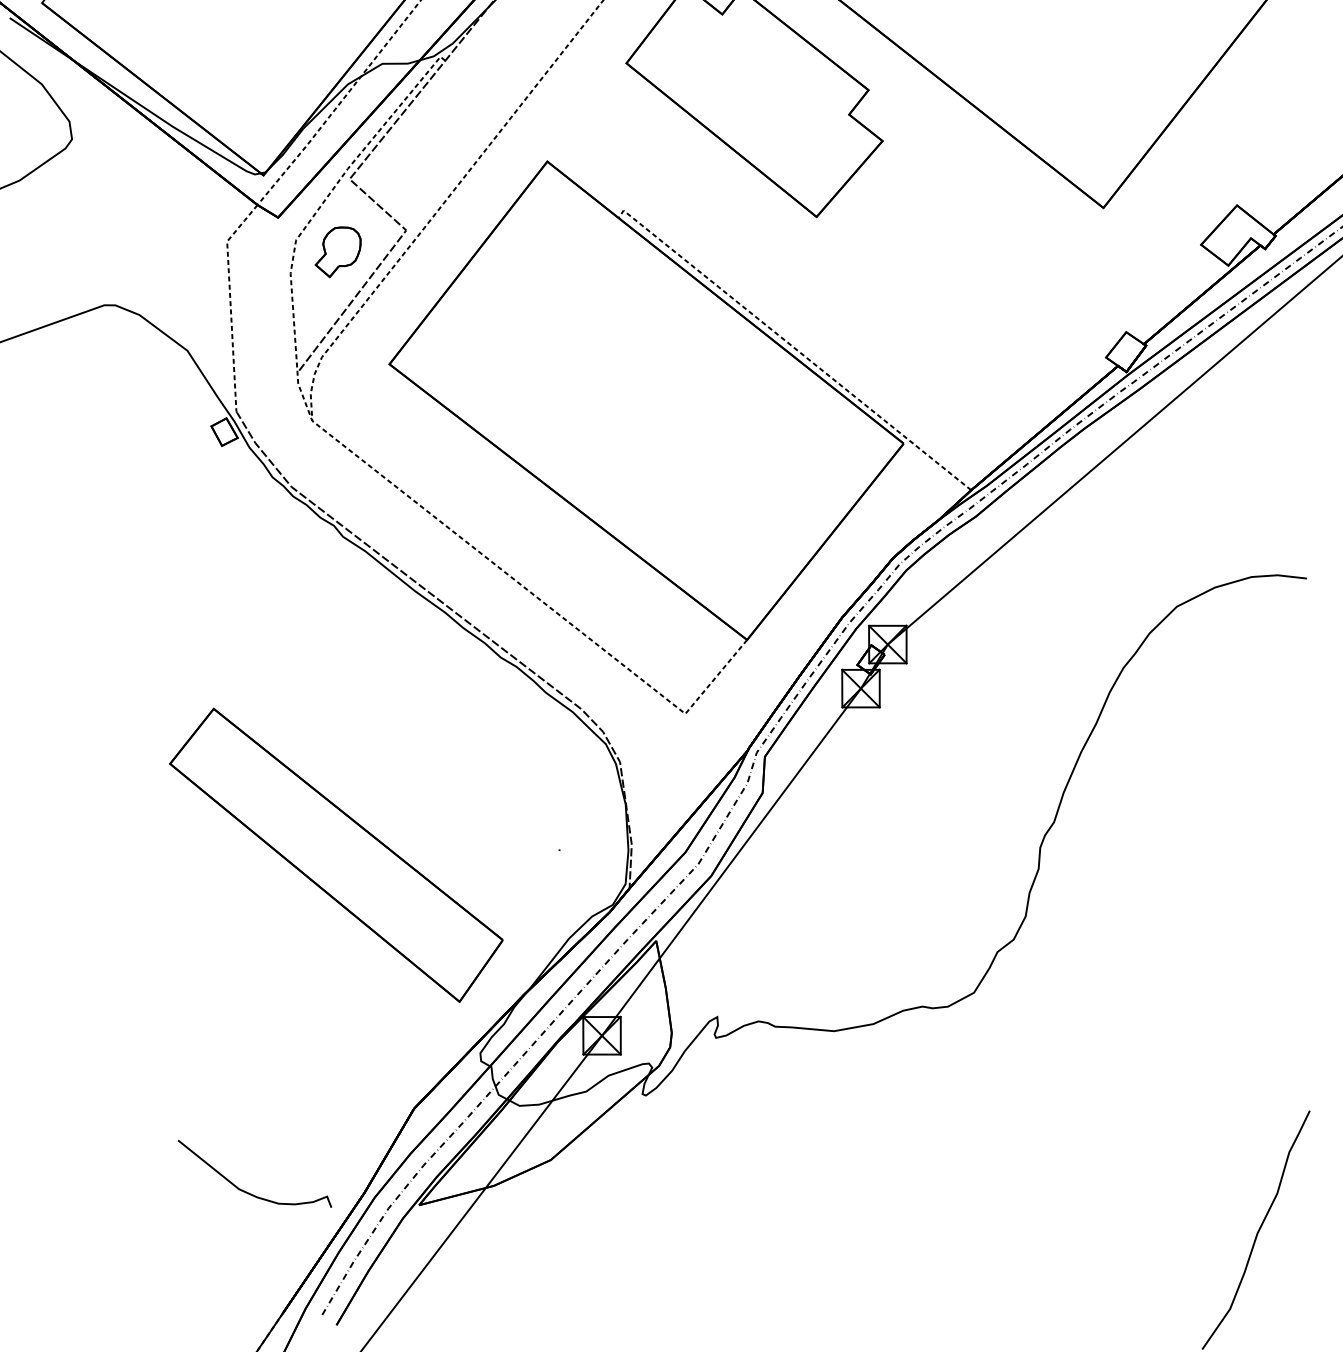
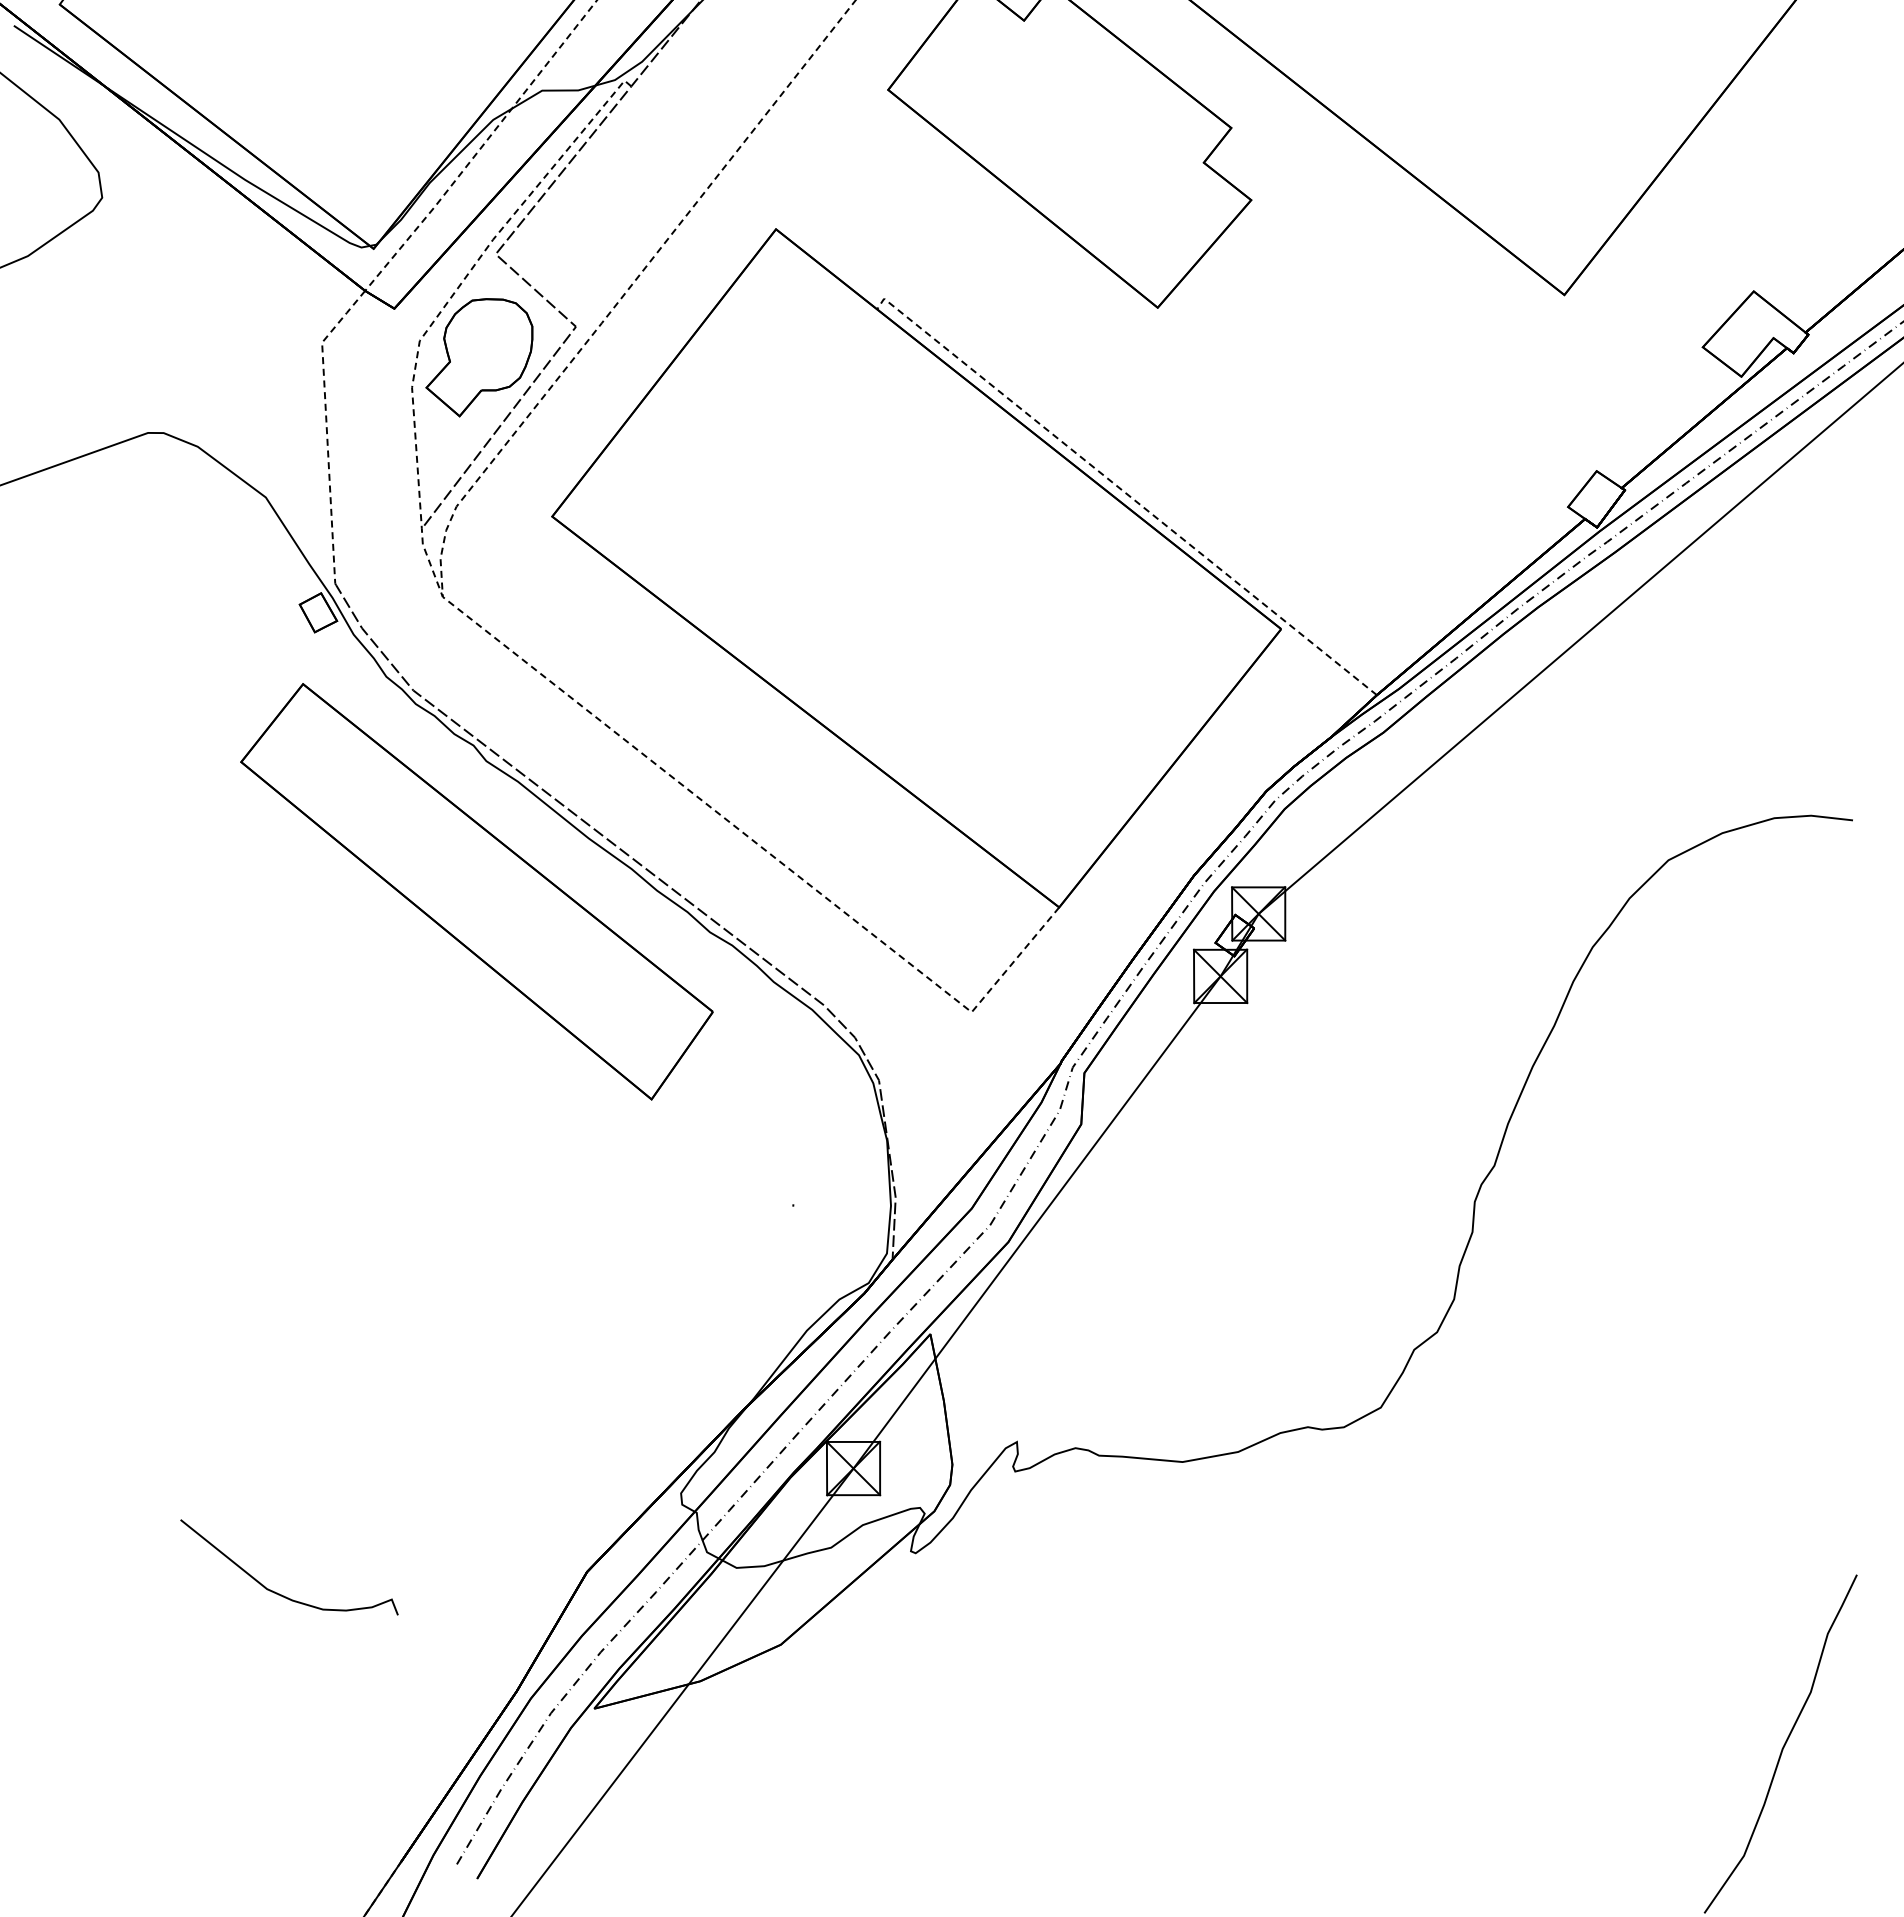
part: (338, 252) -> (479, 357), size x1.67
part: (336, 855) -> (476, 891), moved
curve: (246, 1191) -> (277, 1592), moved

